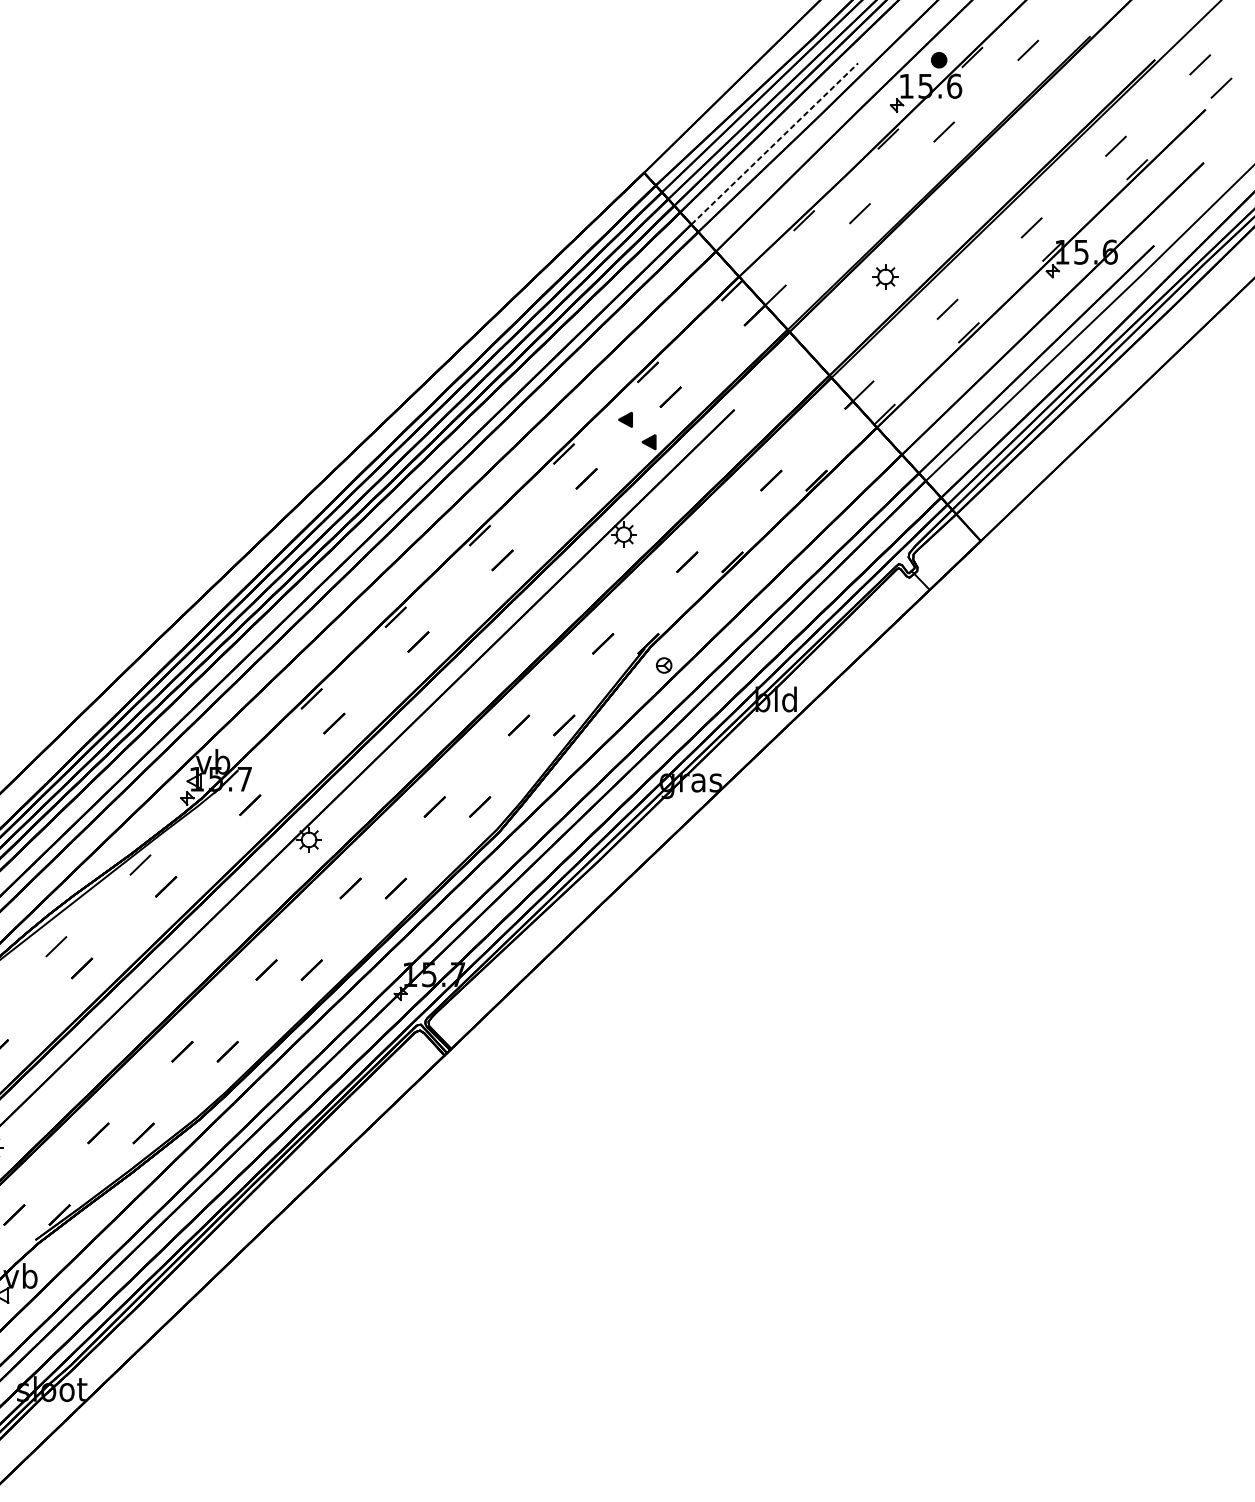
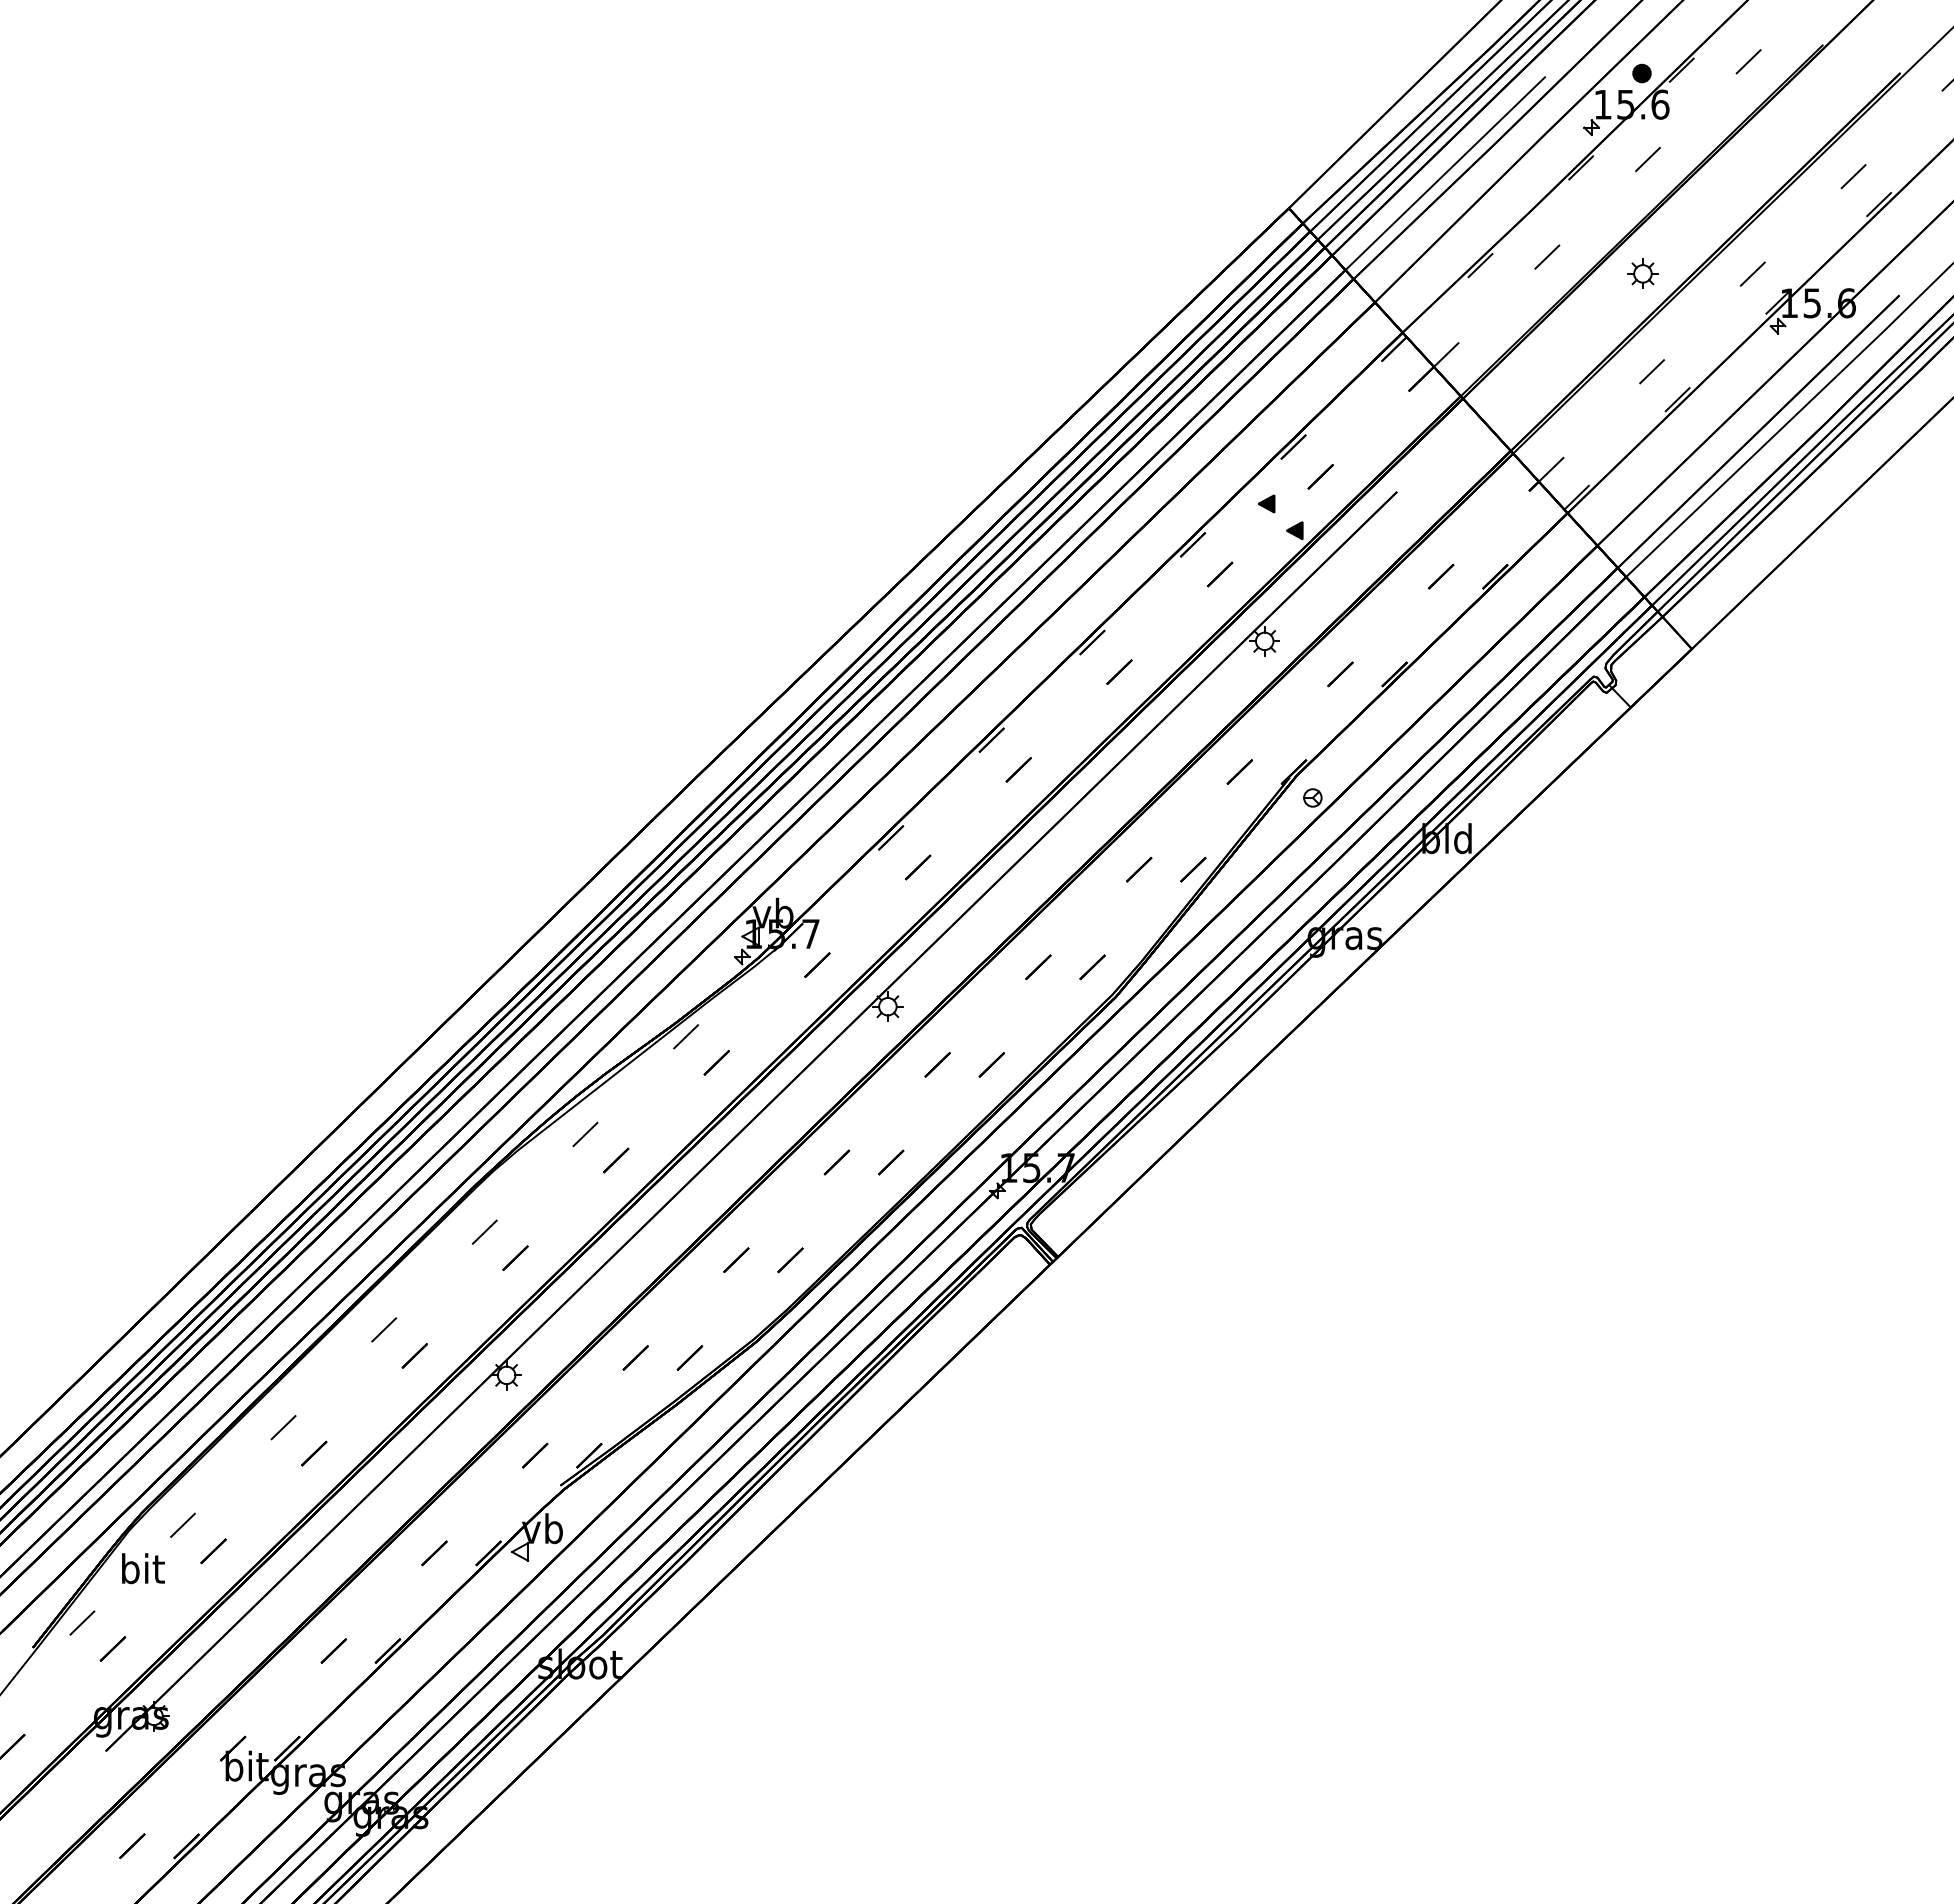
line: (774, 143) -> (1445, 173), dashed -> solid
part: (885, 276) -> (1642, 273), moved

